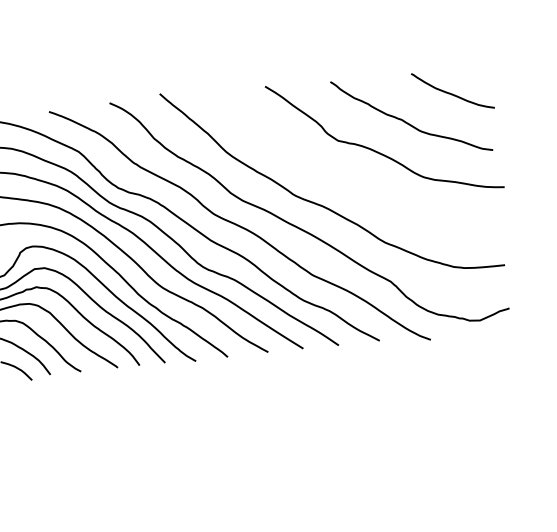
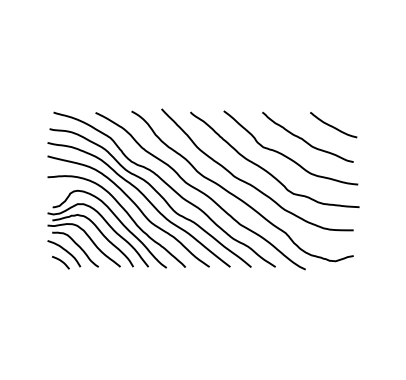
curve: (349, 179) -> (267, 170), added

